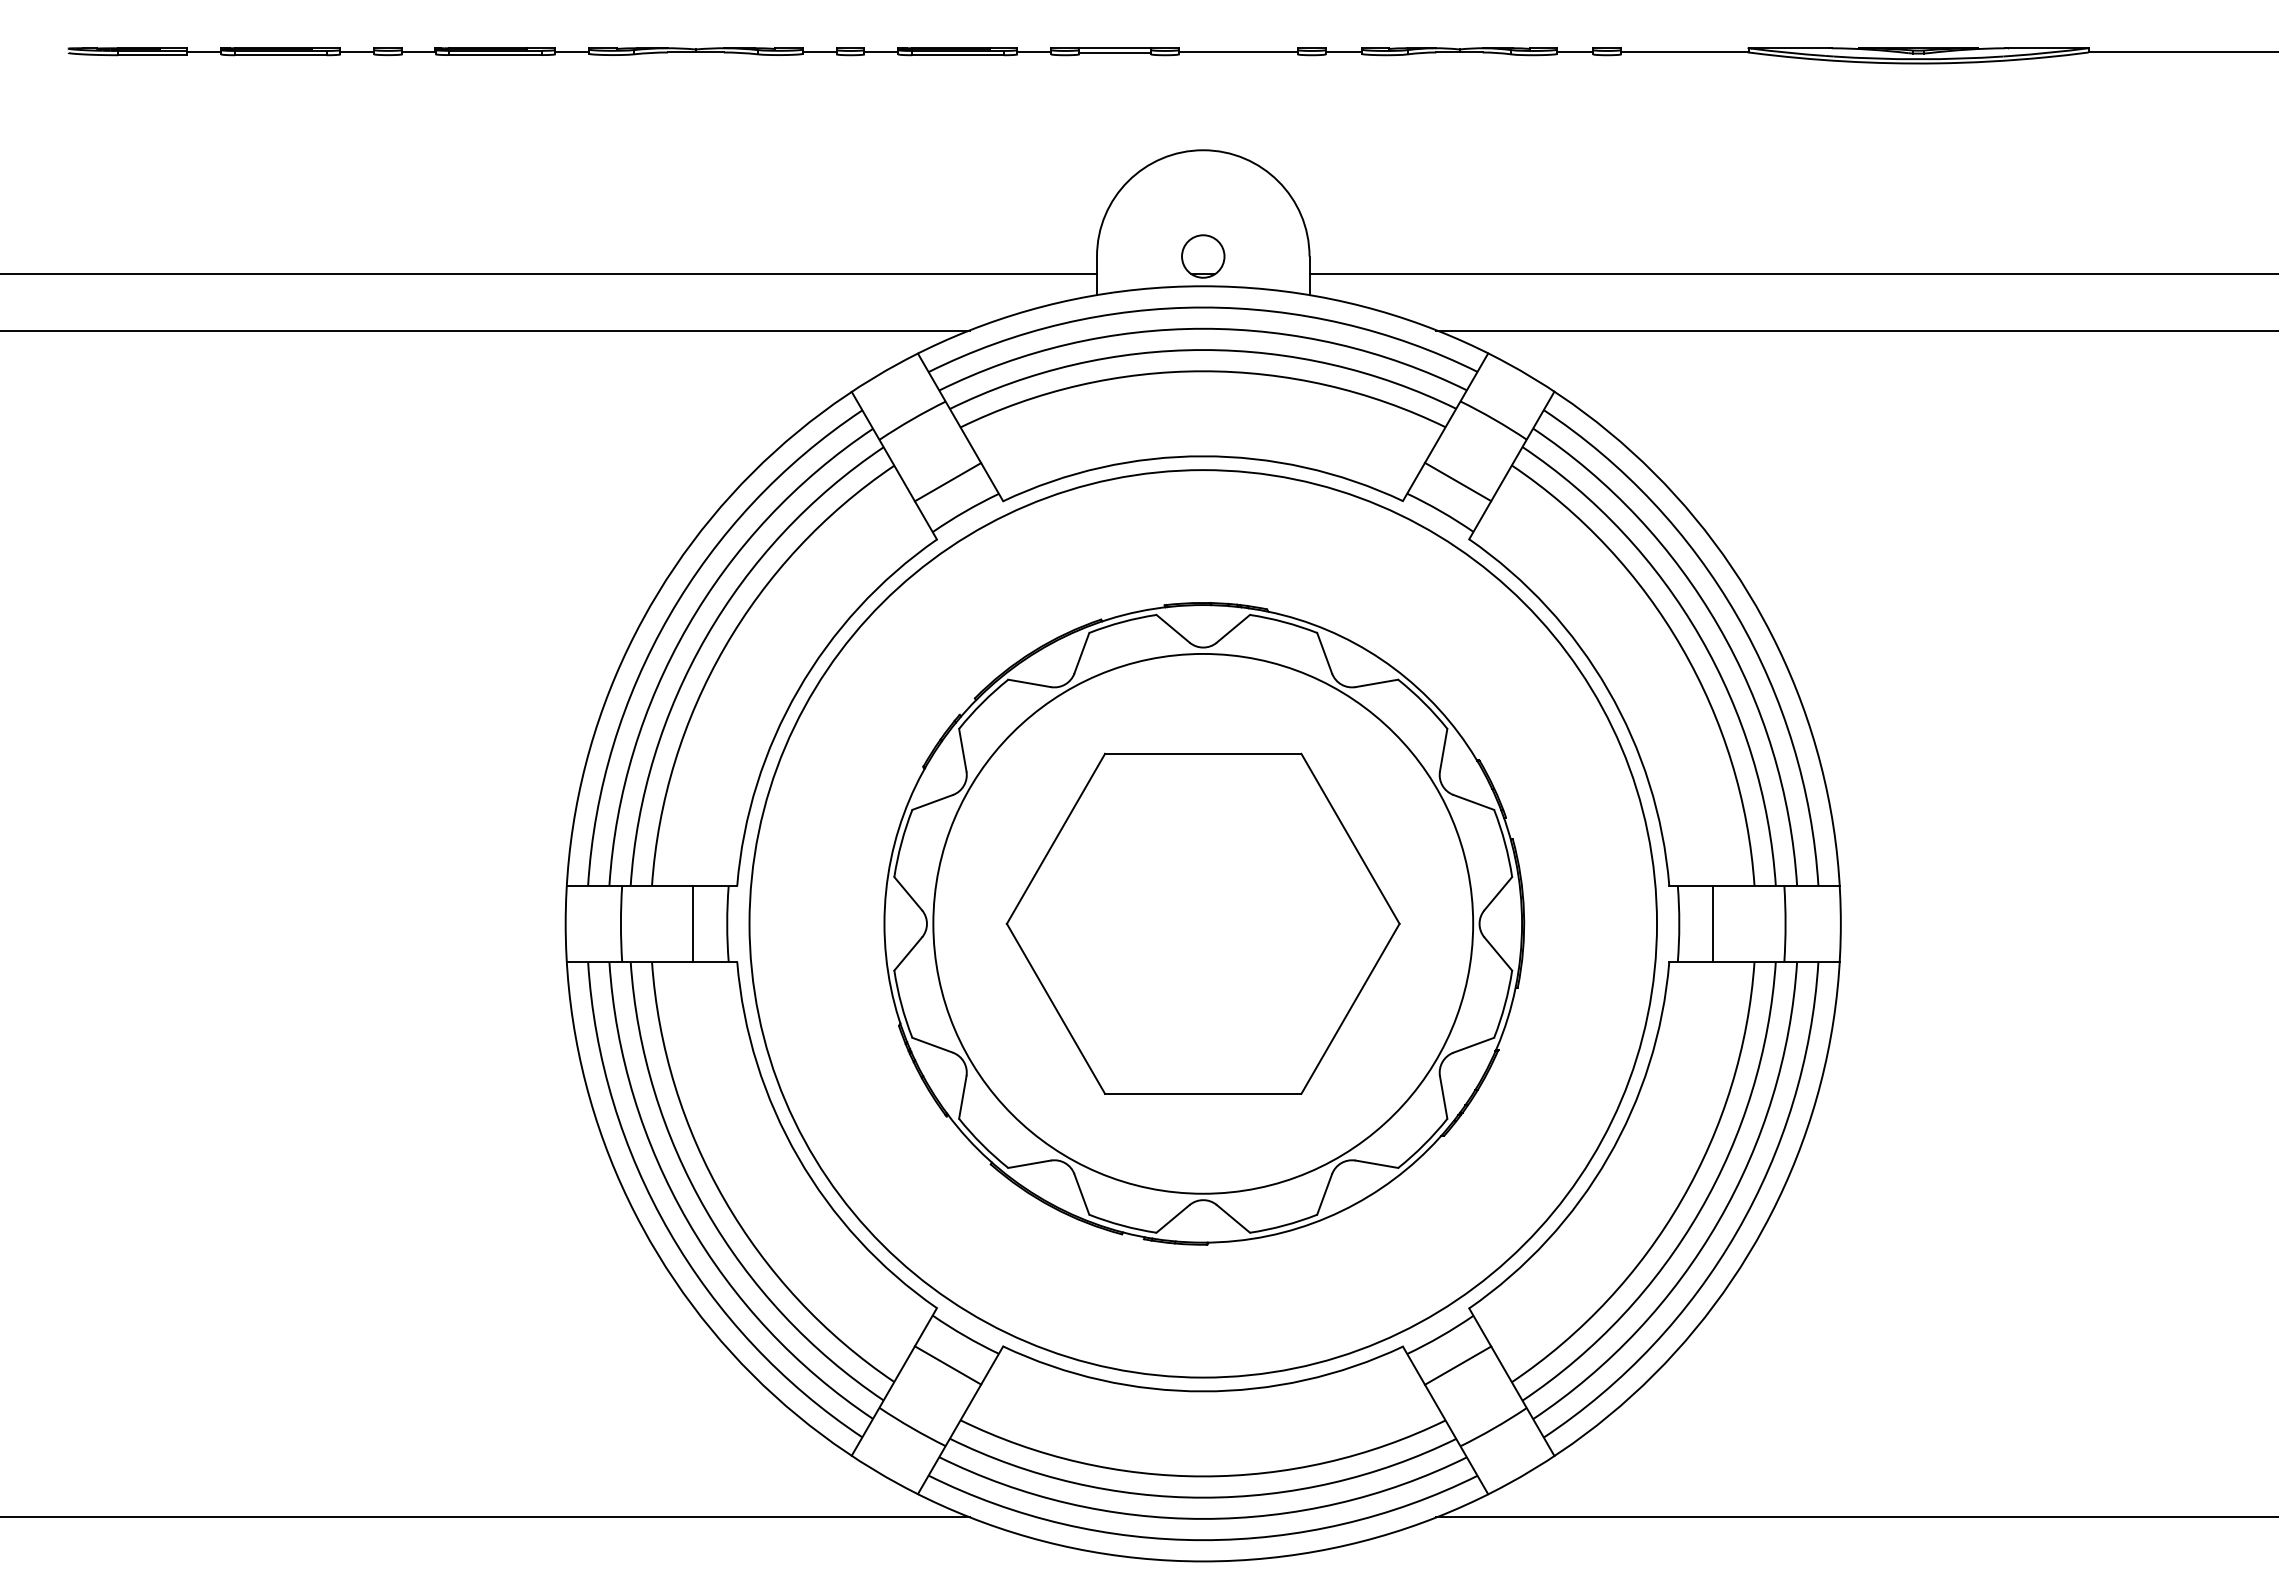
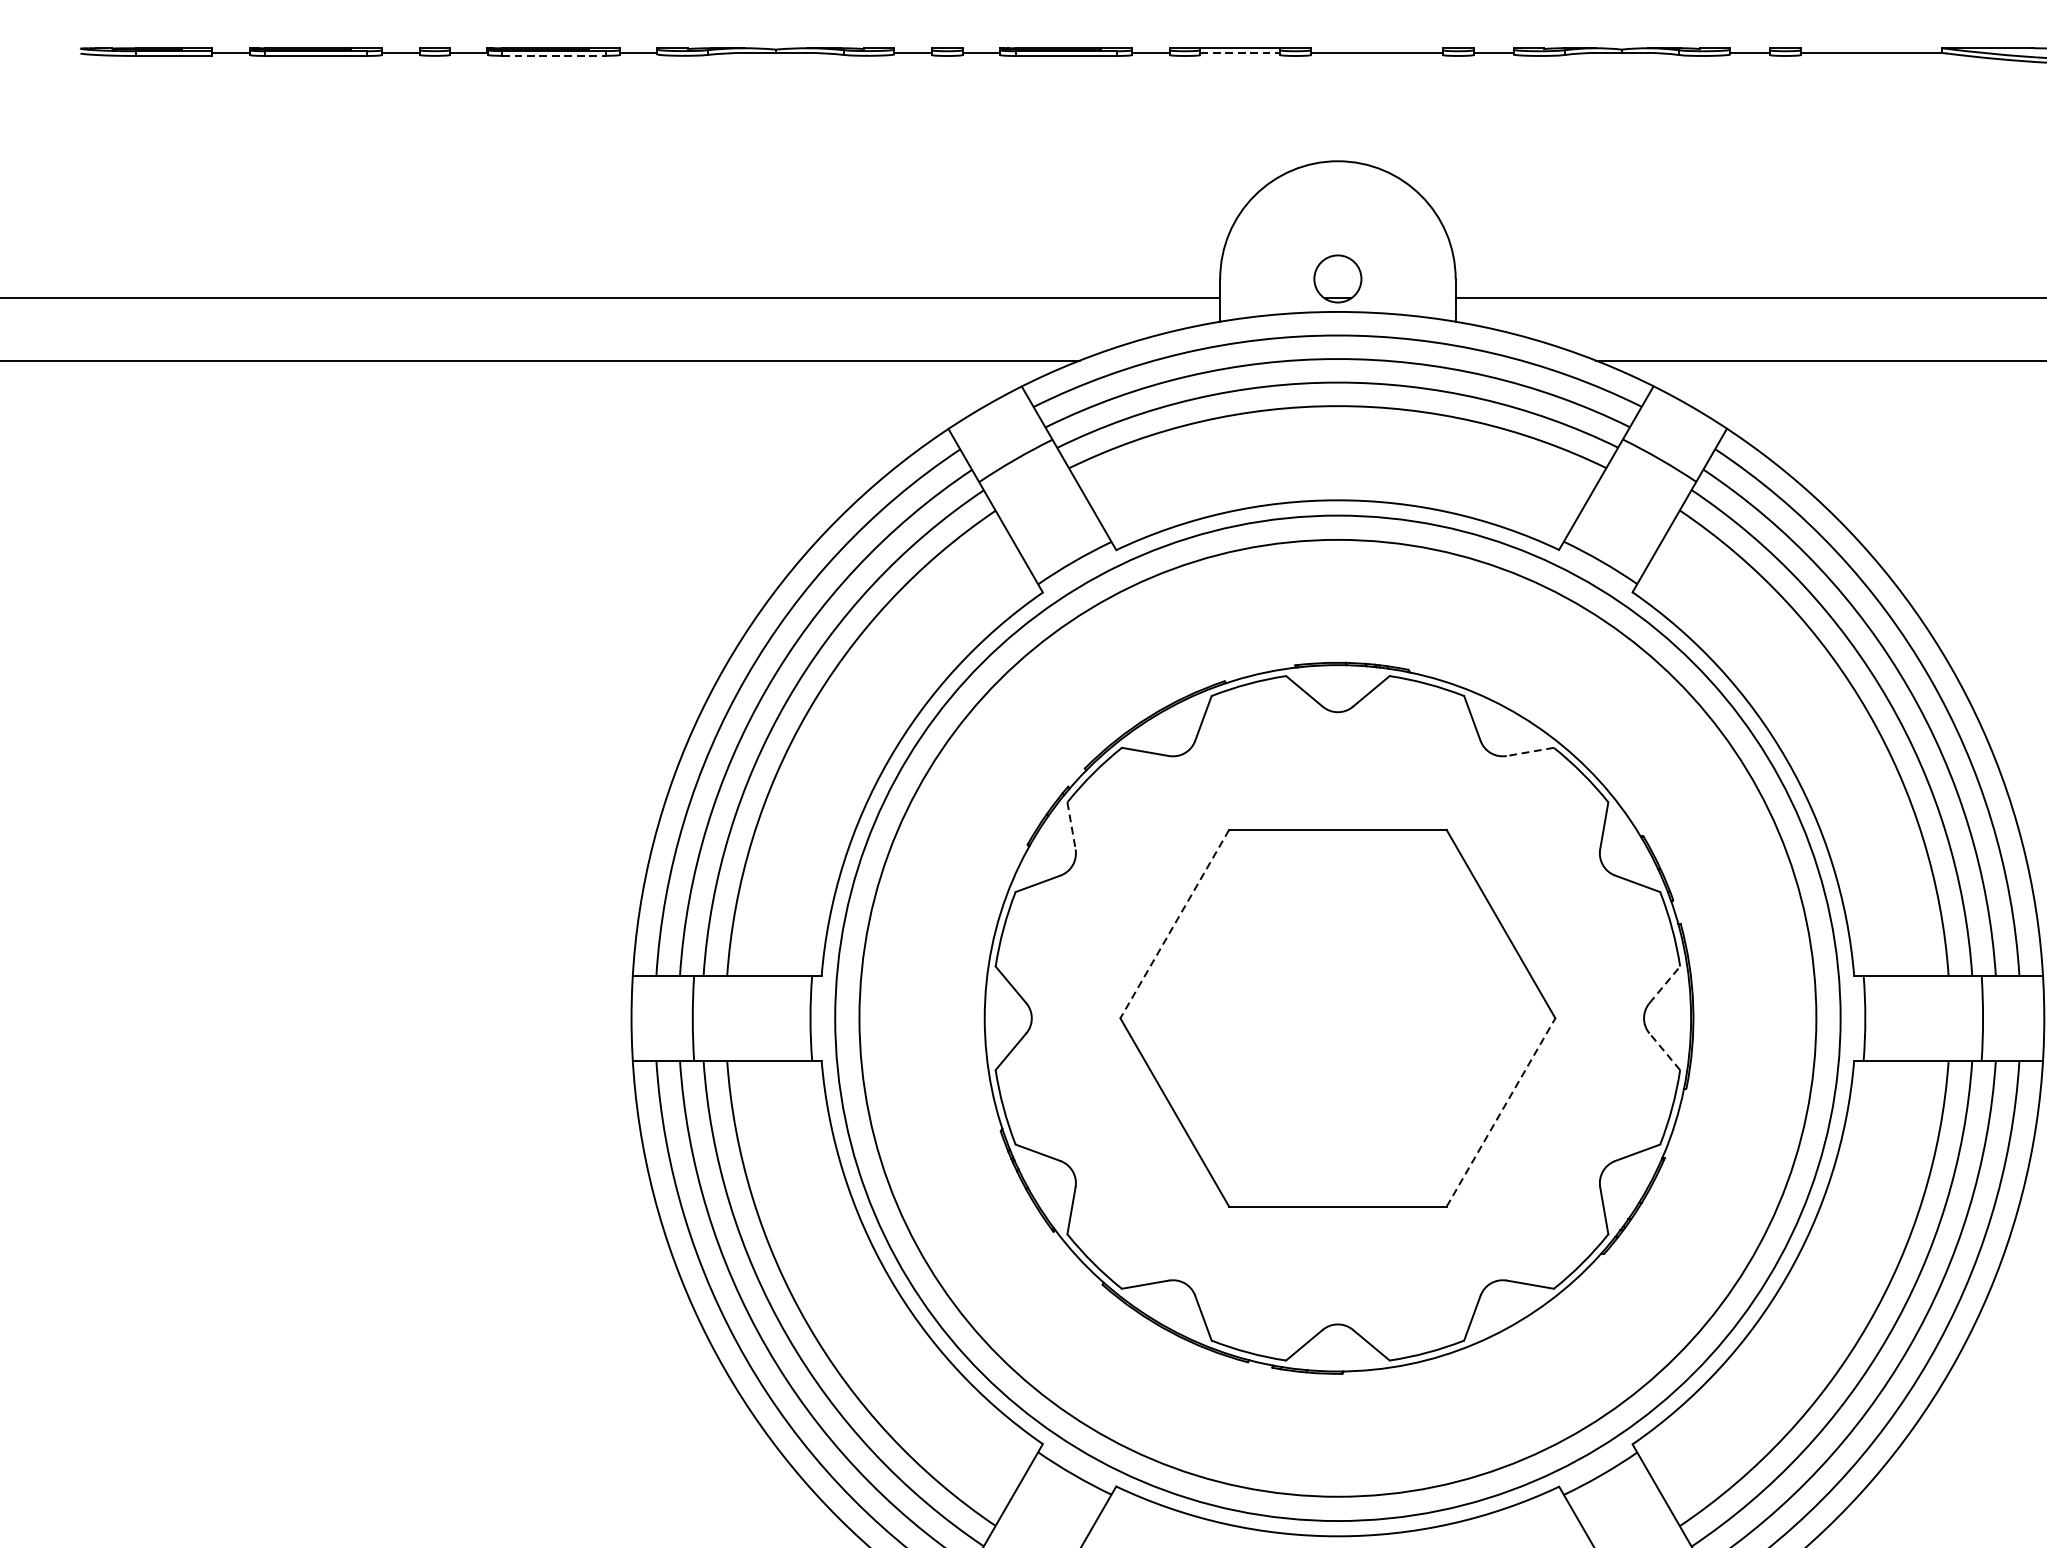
line: (1115, 52) -> (1240, 52), solid -> dashed
line: (495, 55) -> (553, 56), solid -> dashed
line: (1457, 481) -> (1619, 528), removed
line: (947, 482) -> (1054, 529), removed
line: (1376, 683) -> (1529, 752), solid -> dashed
line: (962, 750) -> (1071, 826), solid -> dashed
line: (1055, 839) -> (1174, 924), solid -> dashed
line: (1498, 893) -> (1665, 984), solid -> dashed
line: (693, 923) -> (773, 1017), removed
circle: (1203, 923) -> (1338, 1017), size x1.6
line: (1713, 923) -> (1903, 1017), removed
line: (1498, 954) -> (1665, 1052), solid -> dashed
line: (1350, 1008) -> (1501, 1112), solid -> dashed
line: (947, 1365) -> (1054, 1507), removed
line: (1457, 1365) -> (1619, 1507), removed

